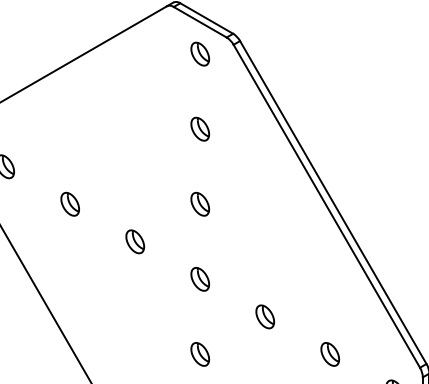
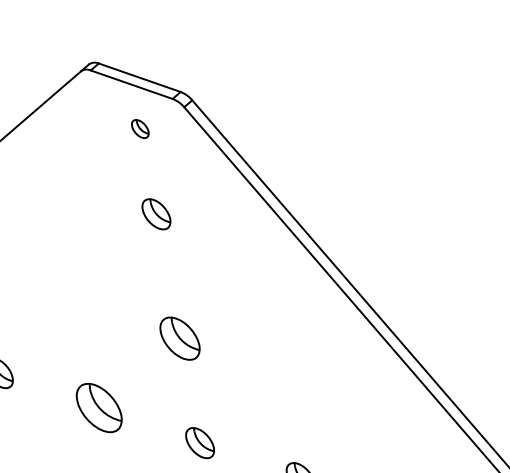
part: (200, 53) -> (140, 128), size x0.6
part: (200, 128) -> (156, 213), moved
part: (200, 203) -> (180, 337), size x1.4
part: (135, 241) -> (99, 407), size x1.6

